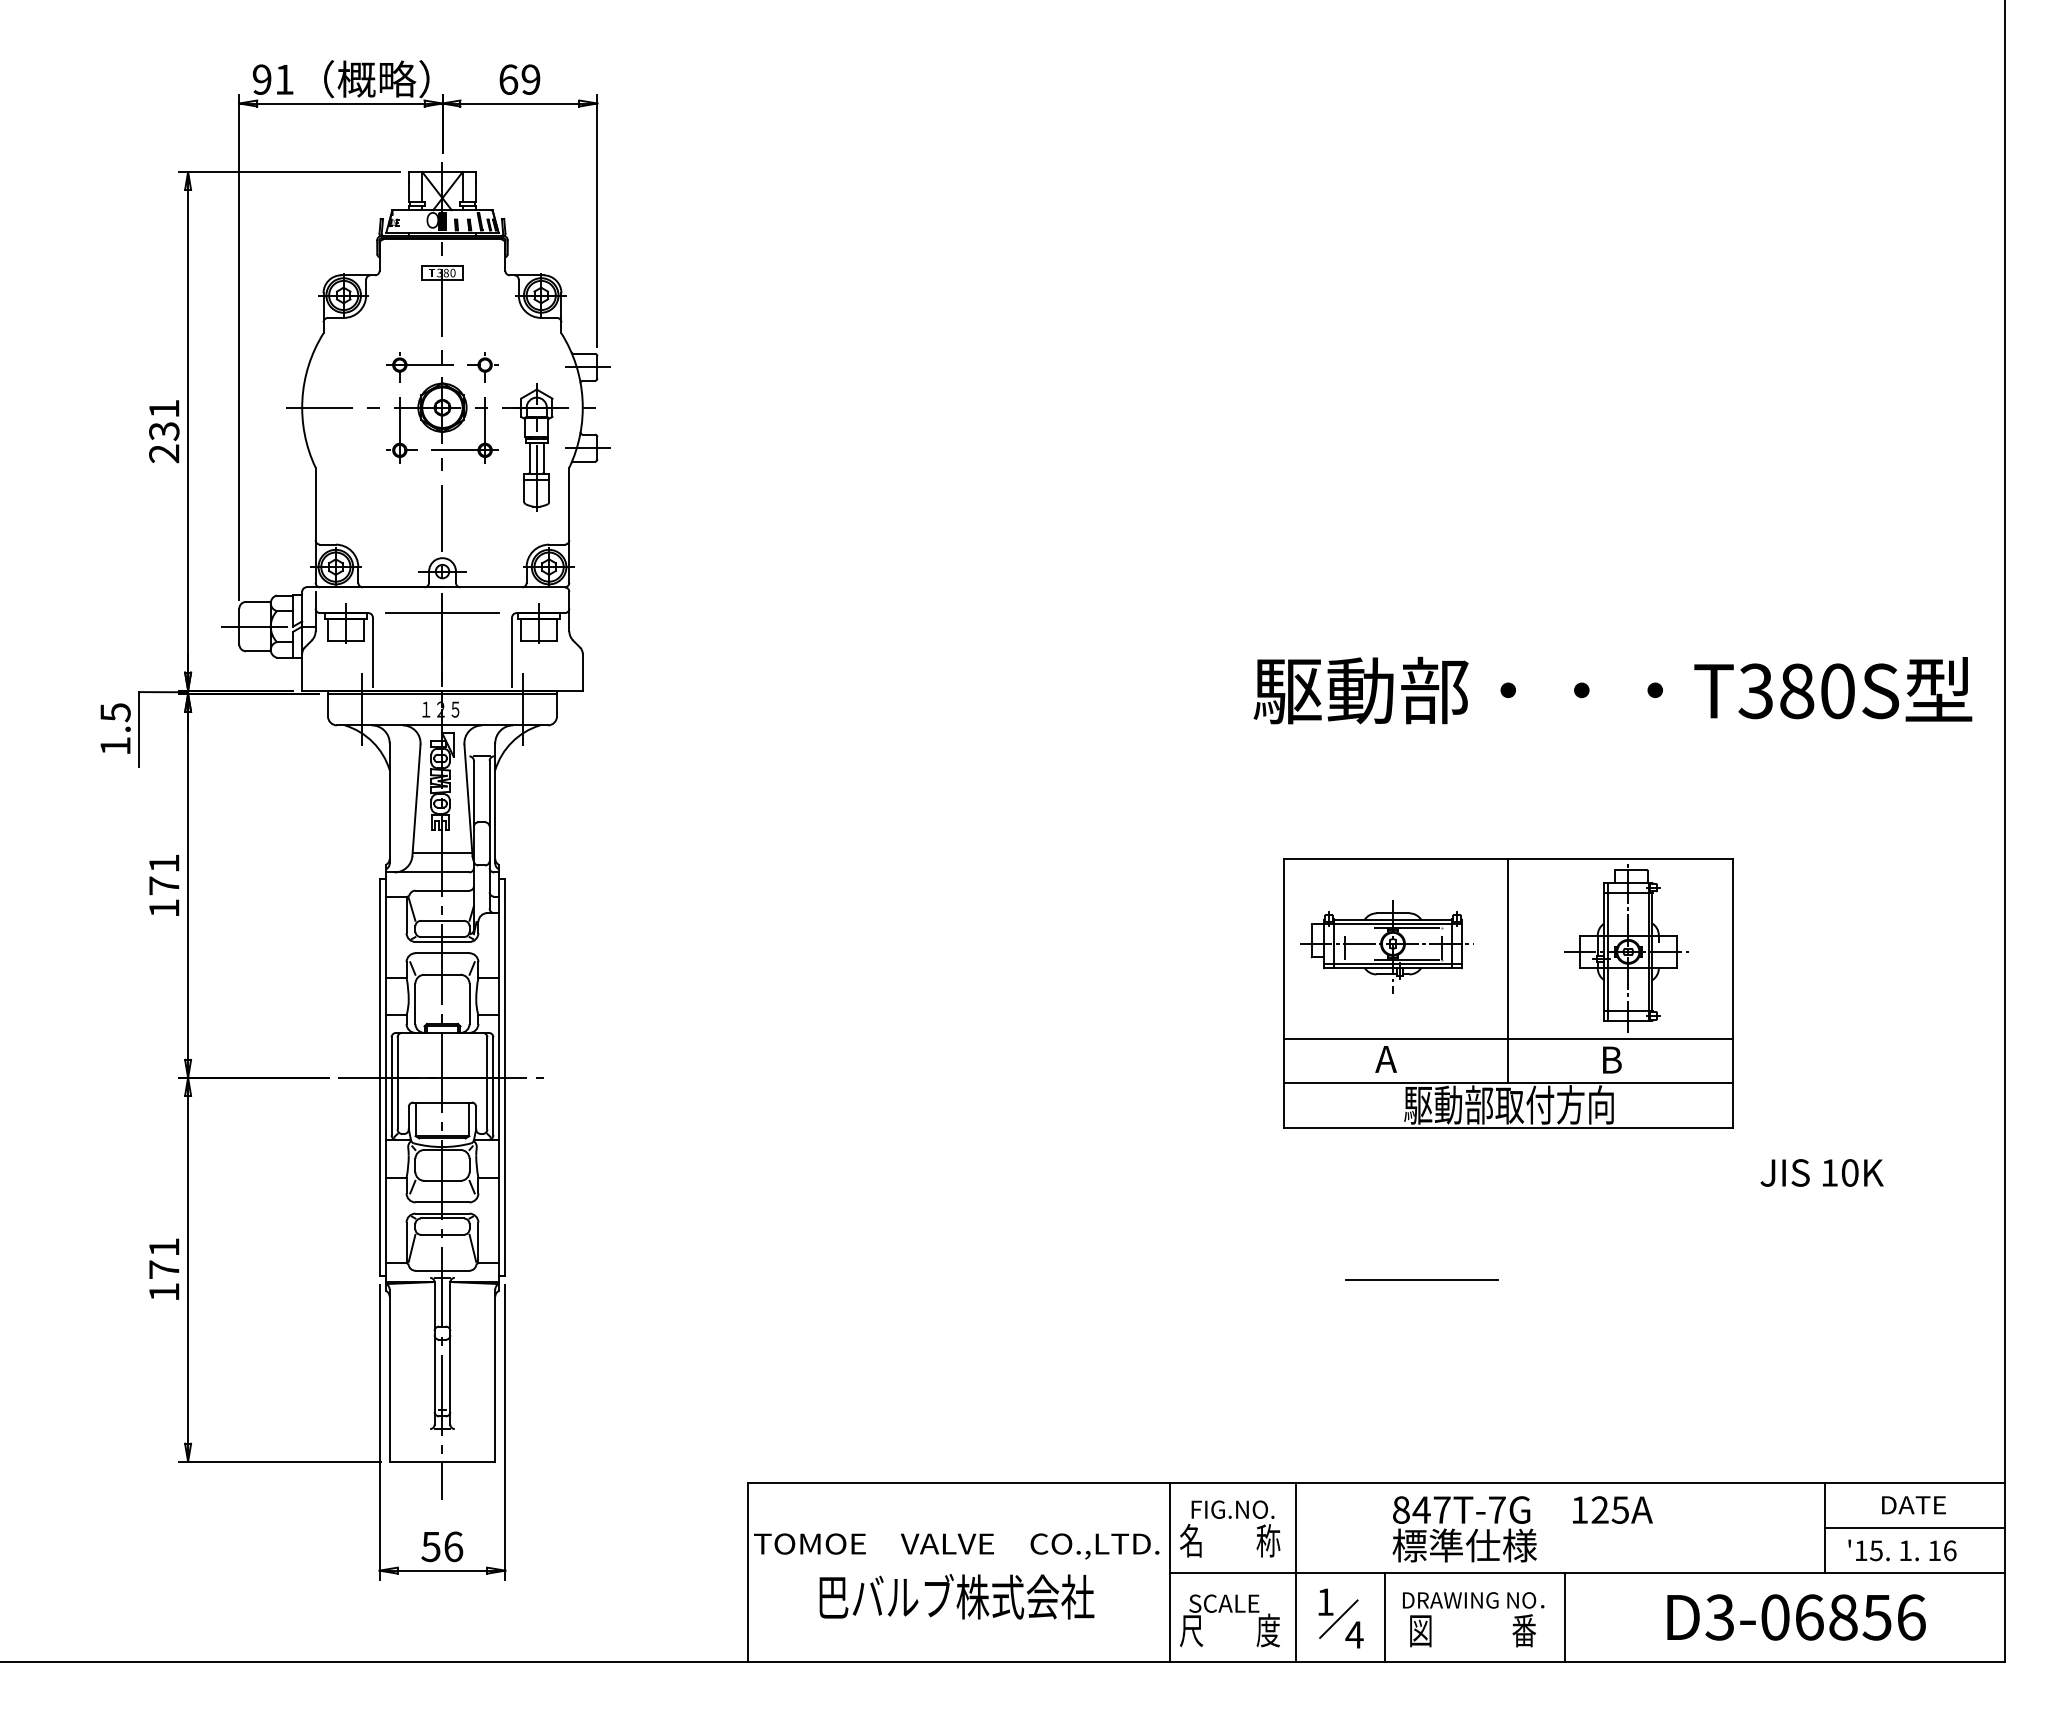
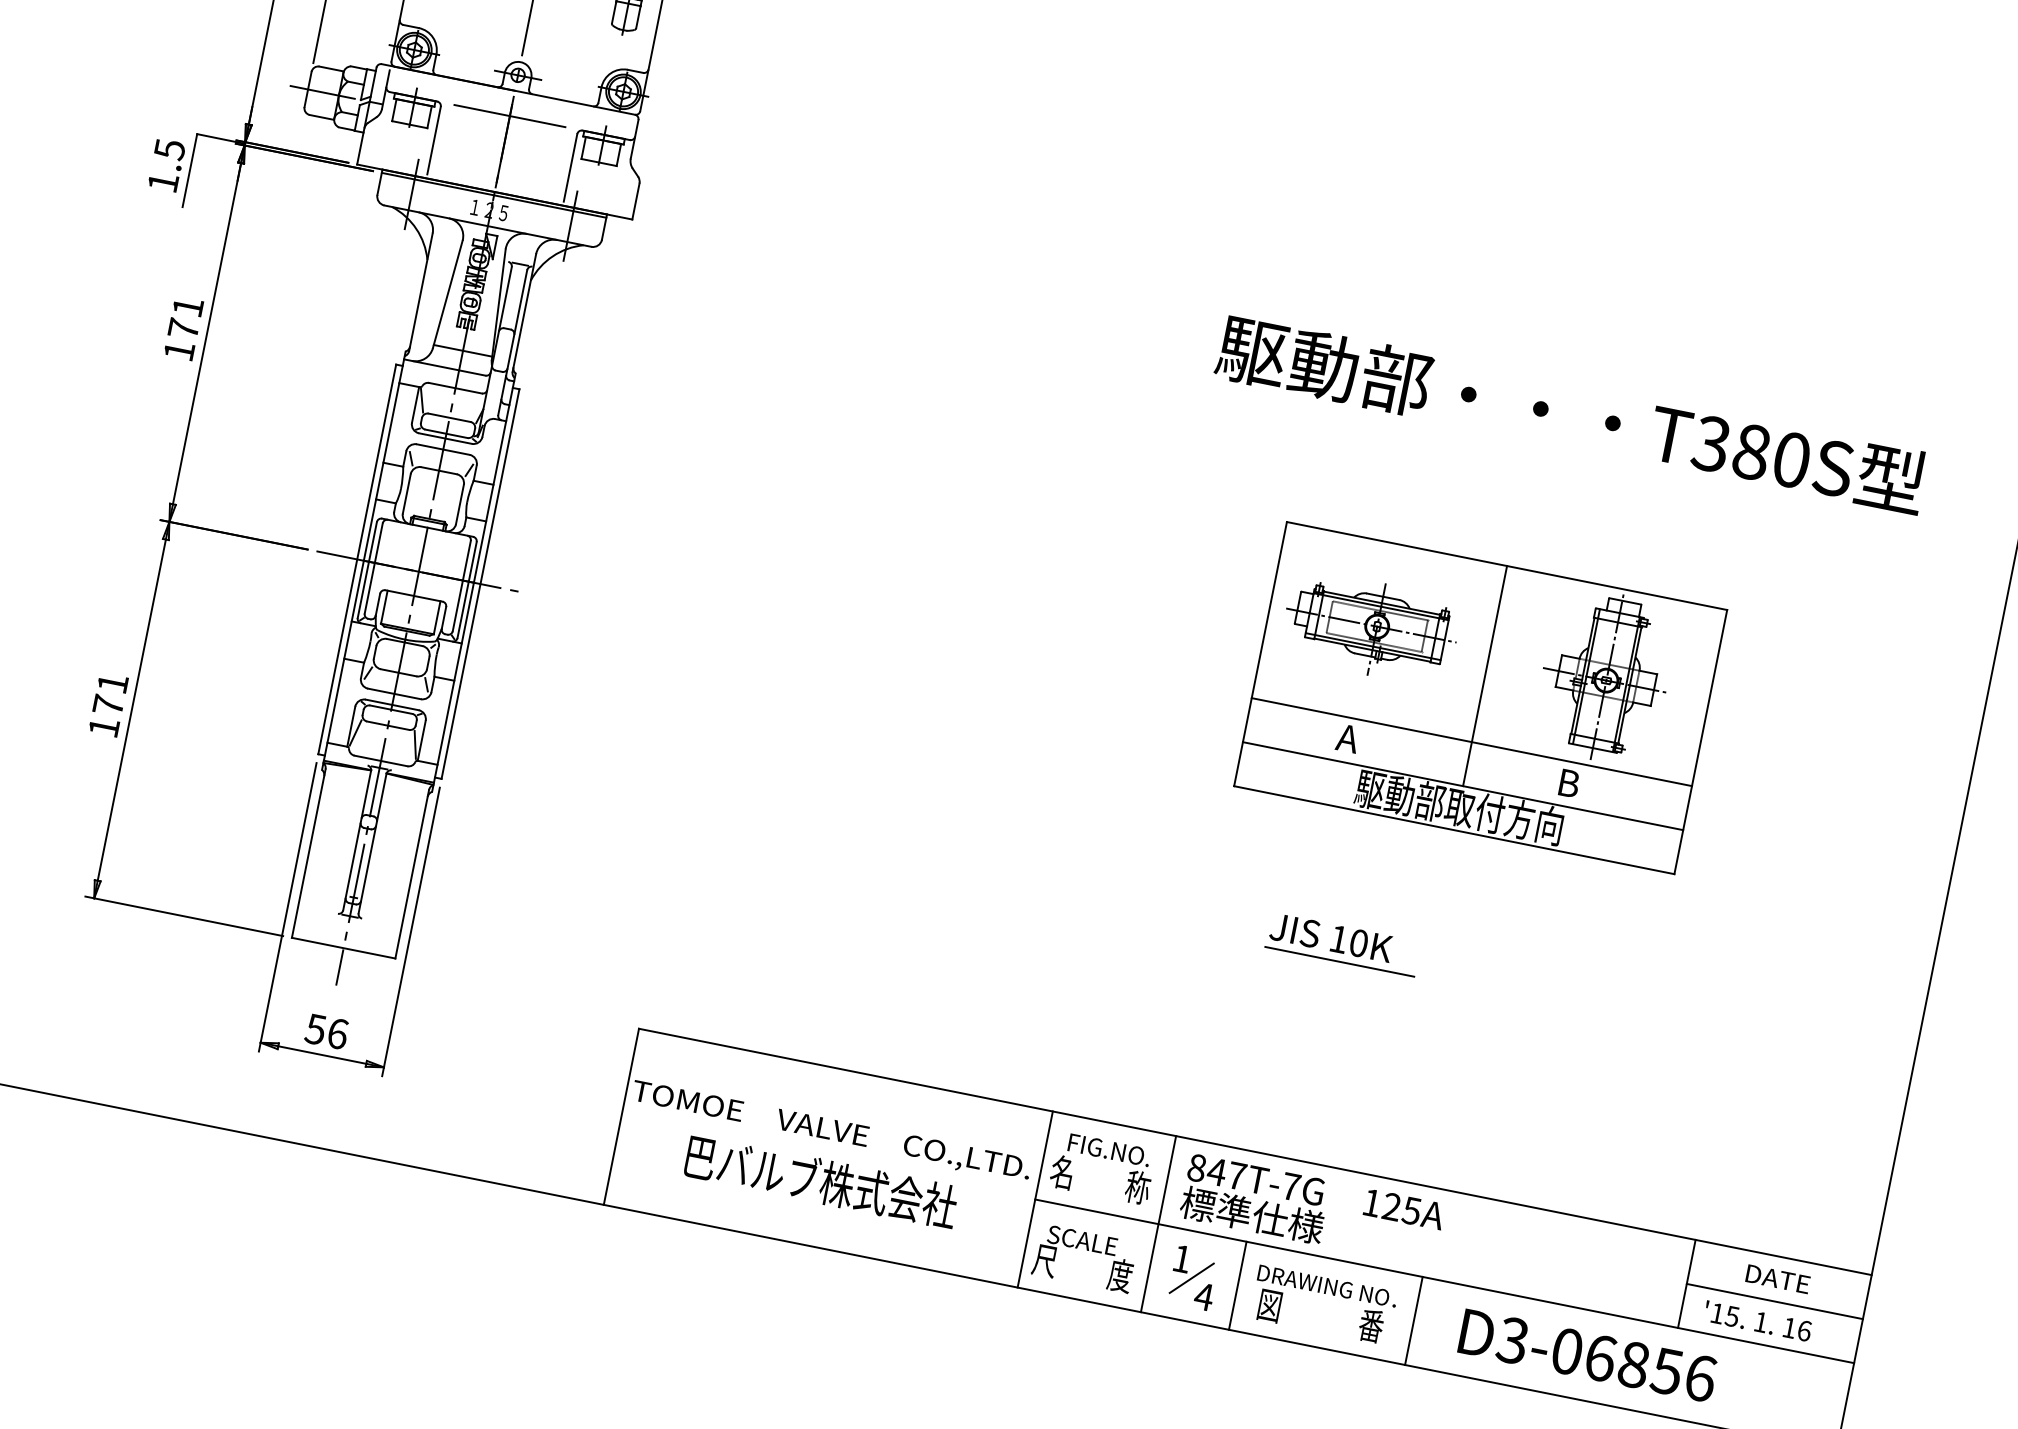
text: (1612, 690) -> (1570, 415), moved
text: (1821, 1172) -> (1330, 937), moved
text: (1522, 1529) -> (1311, 1210), moved
text: (1796, 1617) -> (1587, 1355), moved

